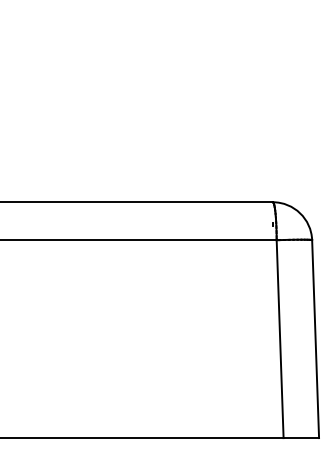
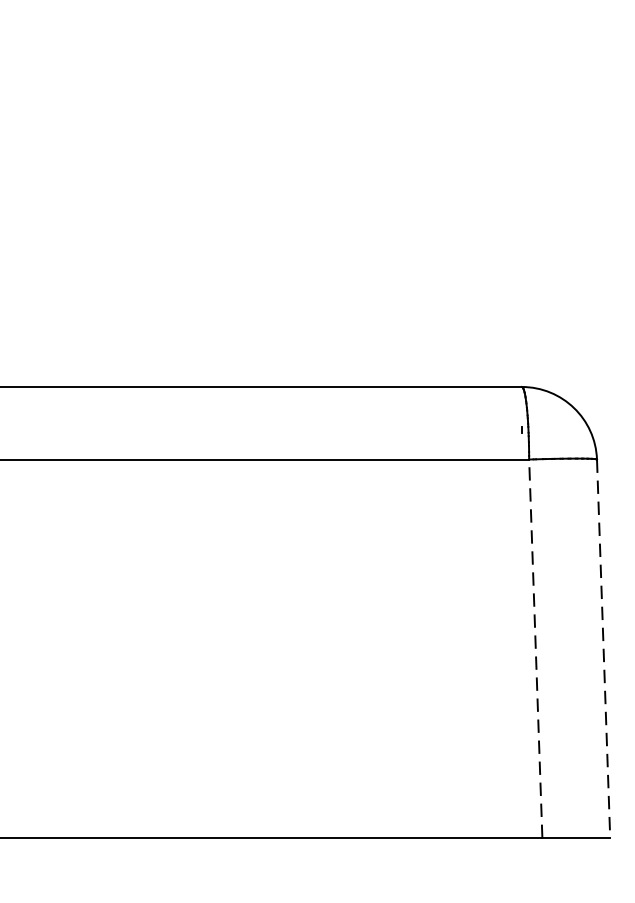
line: (280, 338) -> (536, 647), solid -> dashed
line: (315, 339) -> (603, 649), solid -> dashed

